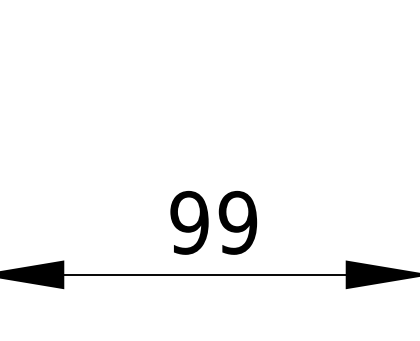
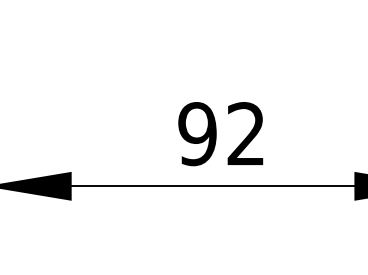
text: (237, 222) -> (245, 133), 99 -> 92

